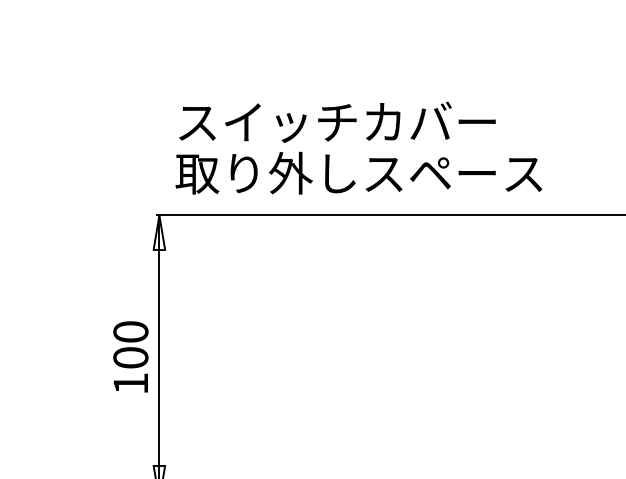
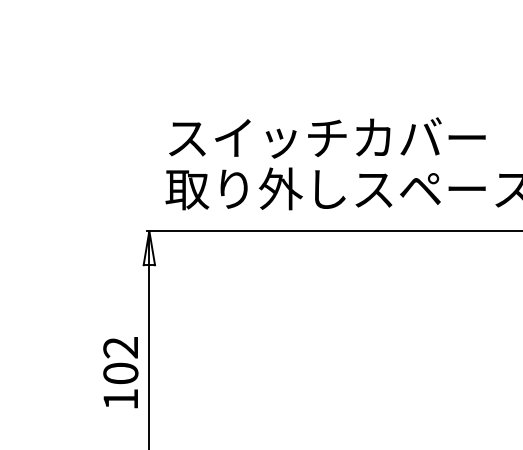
text: (130, 331) -> (120, 347), 100 -> 102

